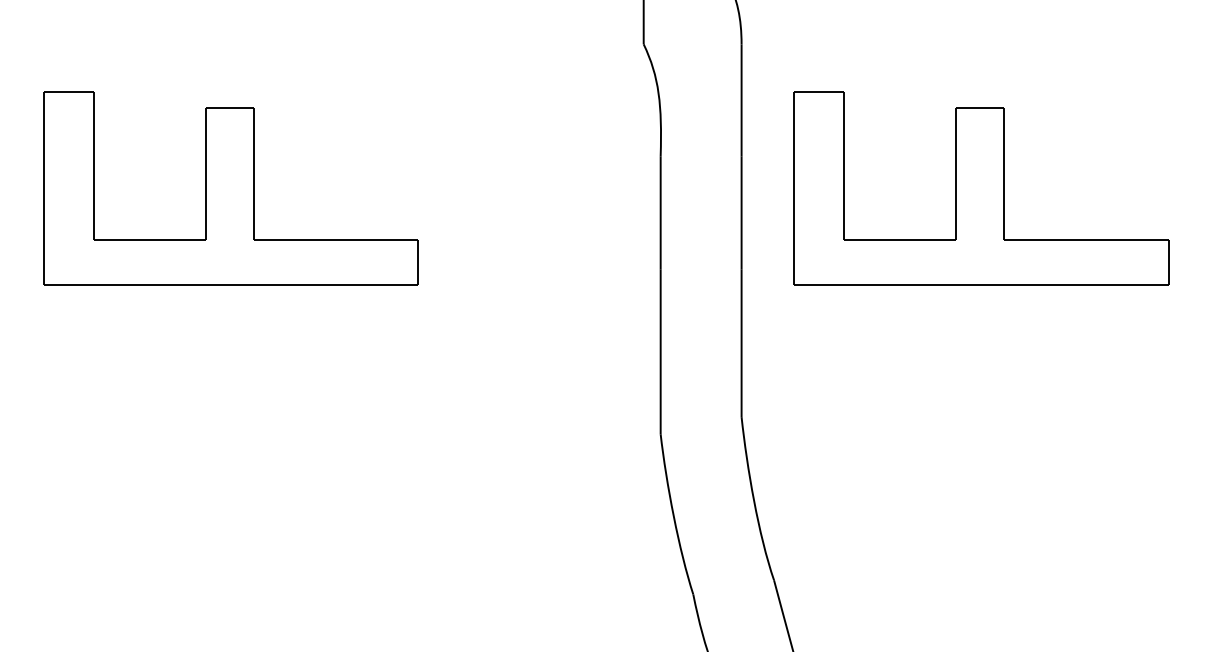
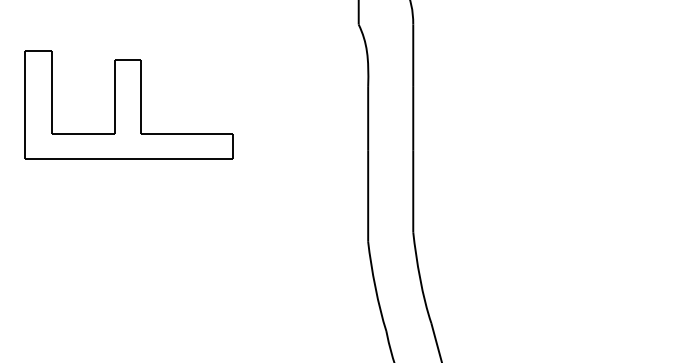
part: (980, 187) -> (546, 104), removed

